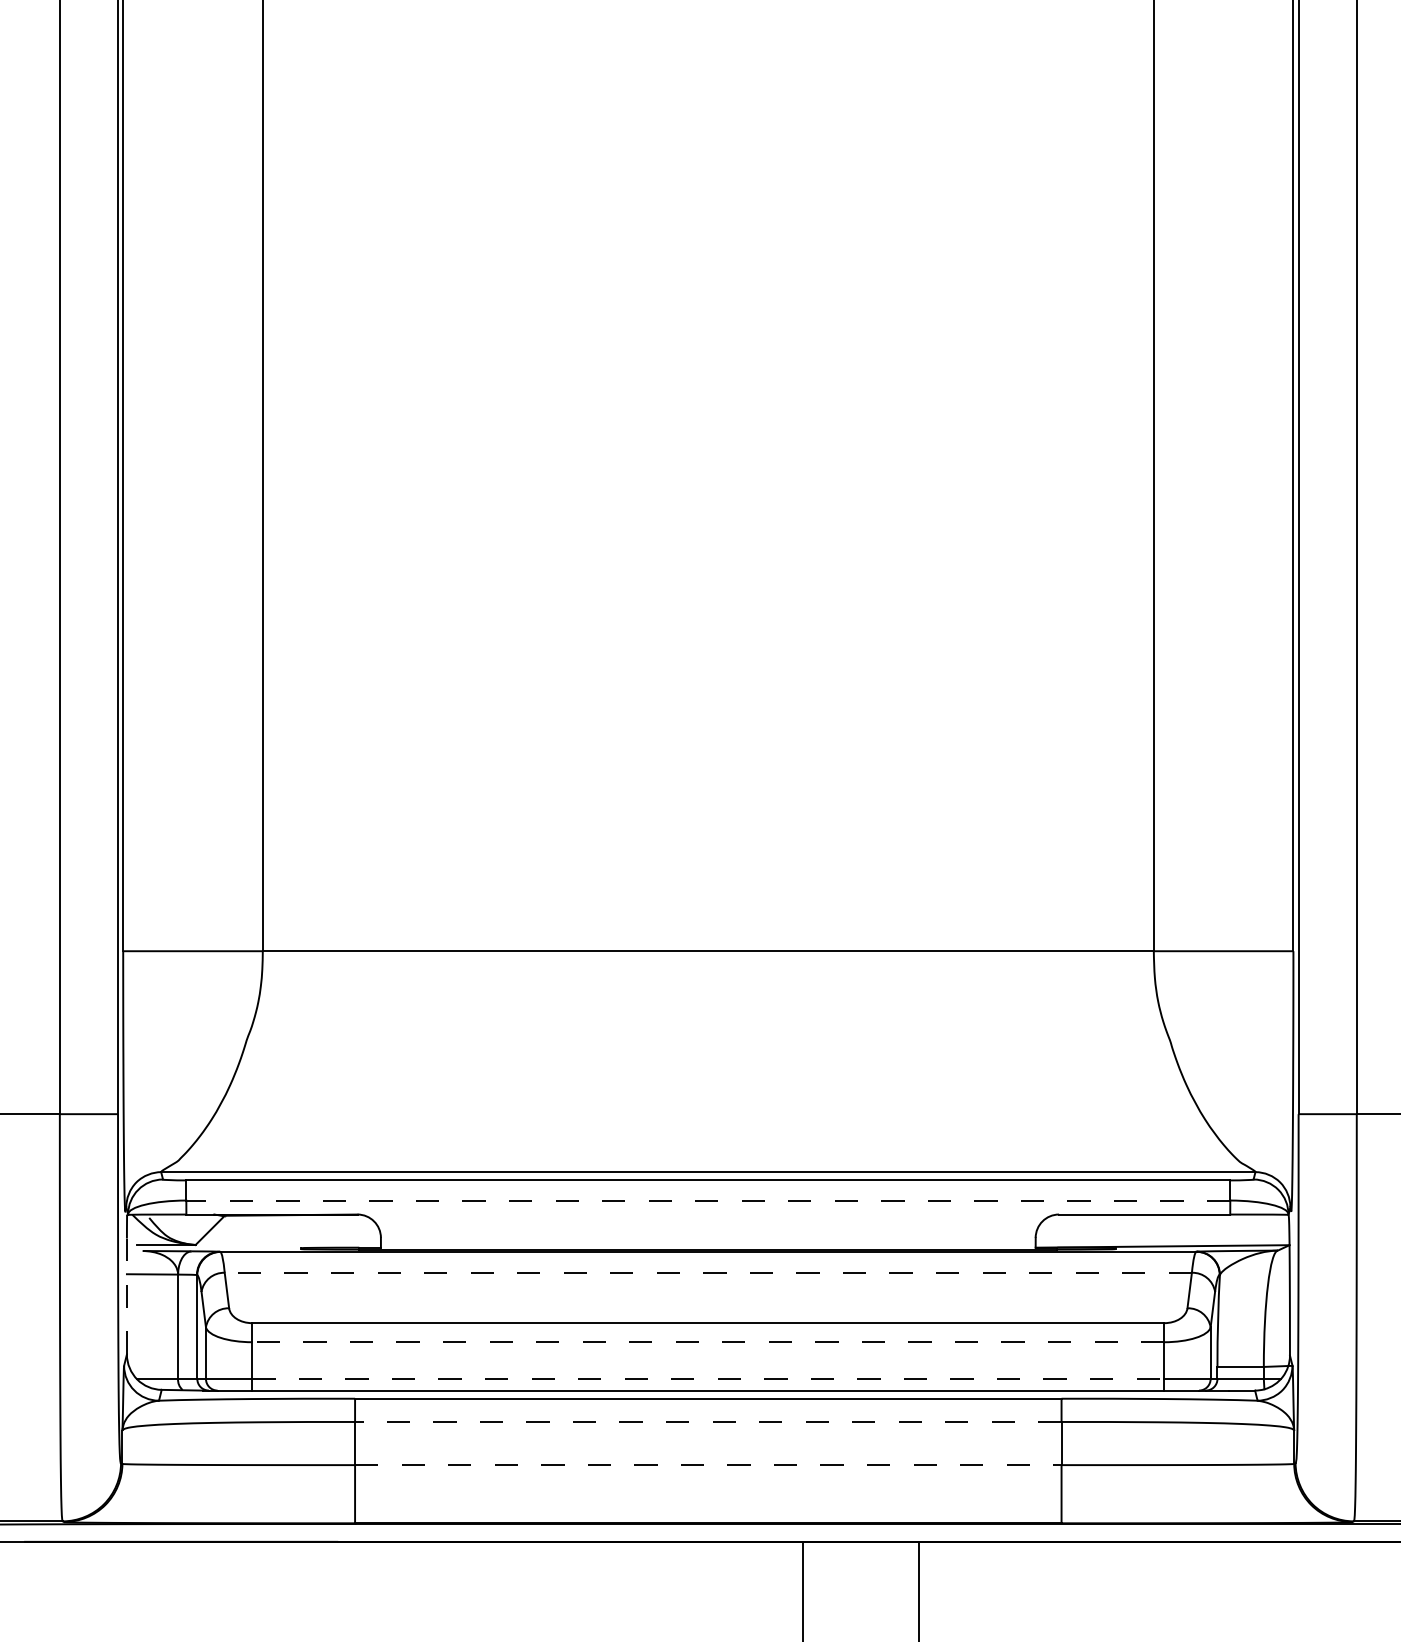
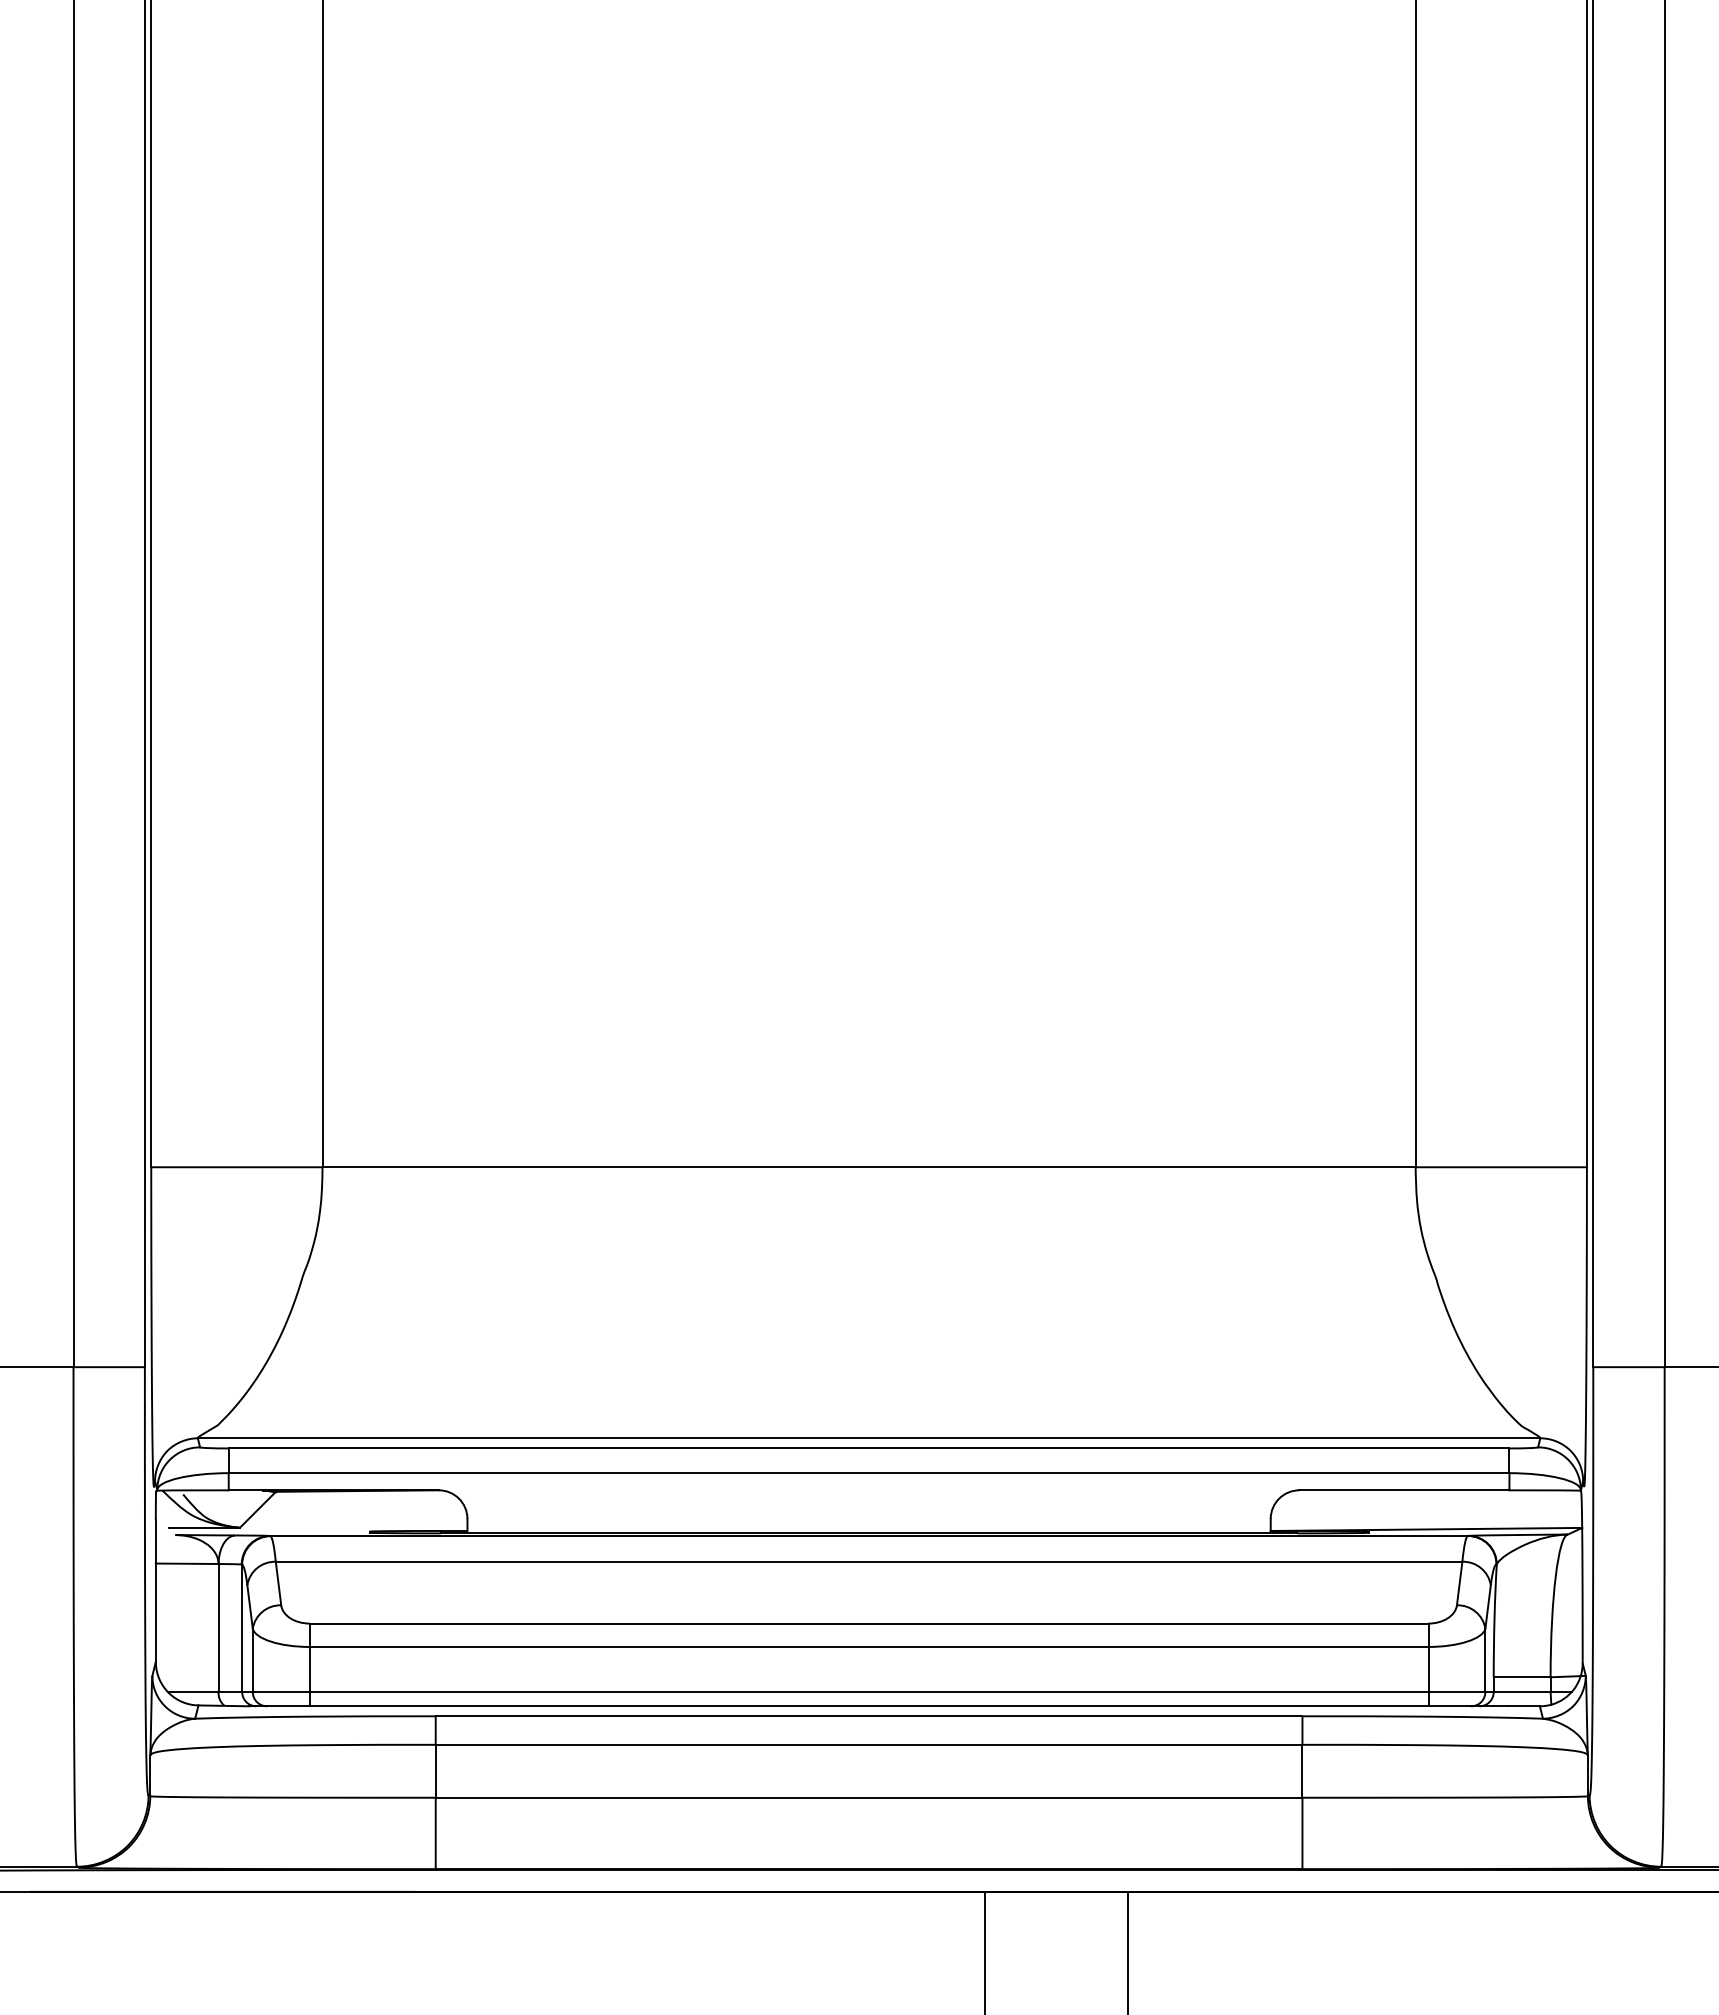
line: (707, 1200) -> (868, 1473), dashed -> solid
line: (707, 1272) -> (868, 1561), dashed -> solid
line: (126, 1296) -> (155, 1590), dashed -> solid
line: (707, 1341) -> (868, 1646), dashed -> solid
line: (708, 1379) -> (869, 1692), dashed -> solid
line: (707, 1421) -> (868, 1744), dashed -> solid
line: (708, 1464) -> (869, 1797), dashed -> solid

